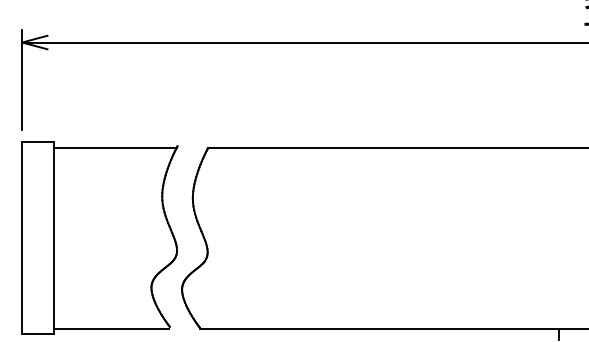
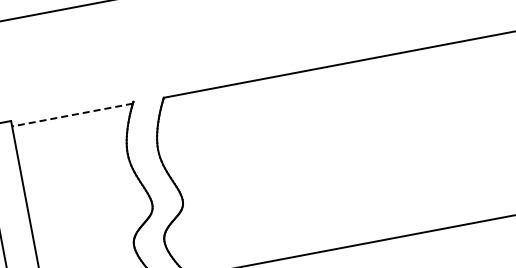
line: (114, 147) -> (71, 114), solid -> dashed

